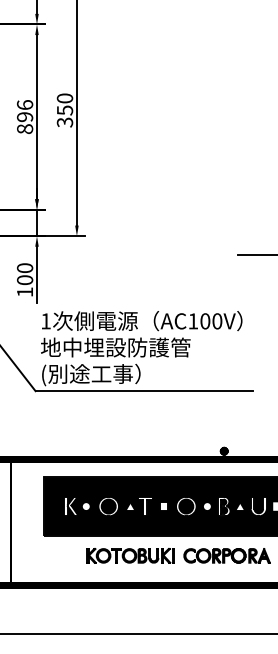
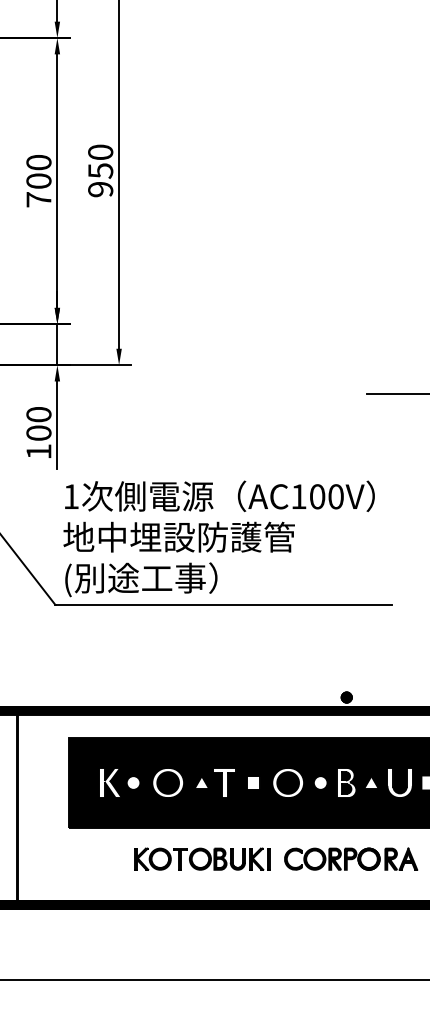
text: (25, 117) -> (39, 181), 896 -> 700
text: (65, 122) -> (101, 189), 350 -> 950

